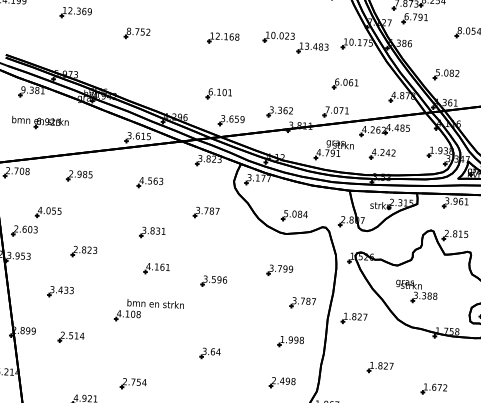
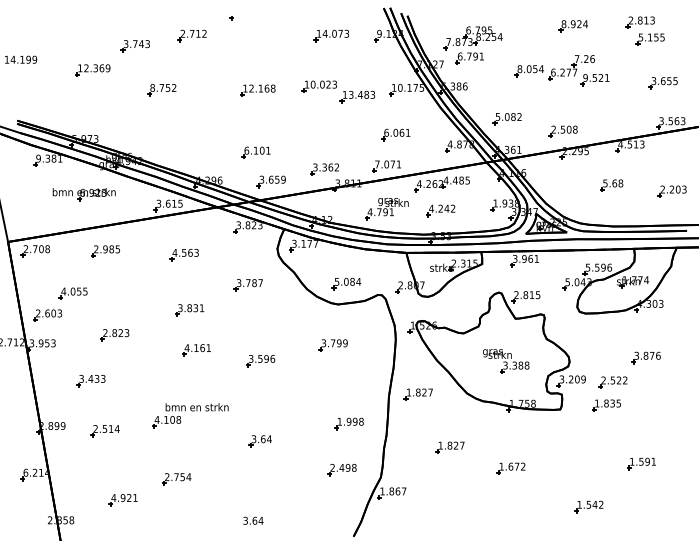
part: (39, 122) -> (83, 194), moved
part: (416, 291) -> (506, 361), moved
part: (301, 303) -> (359, 380), removed
part: (149, 311) -> (190, 415), moved

